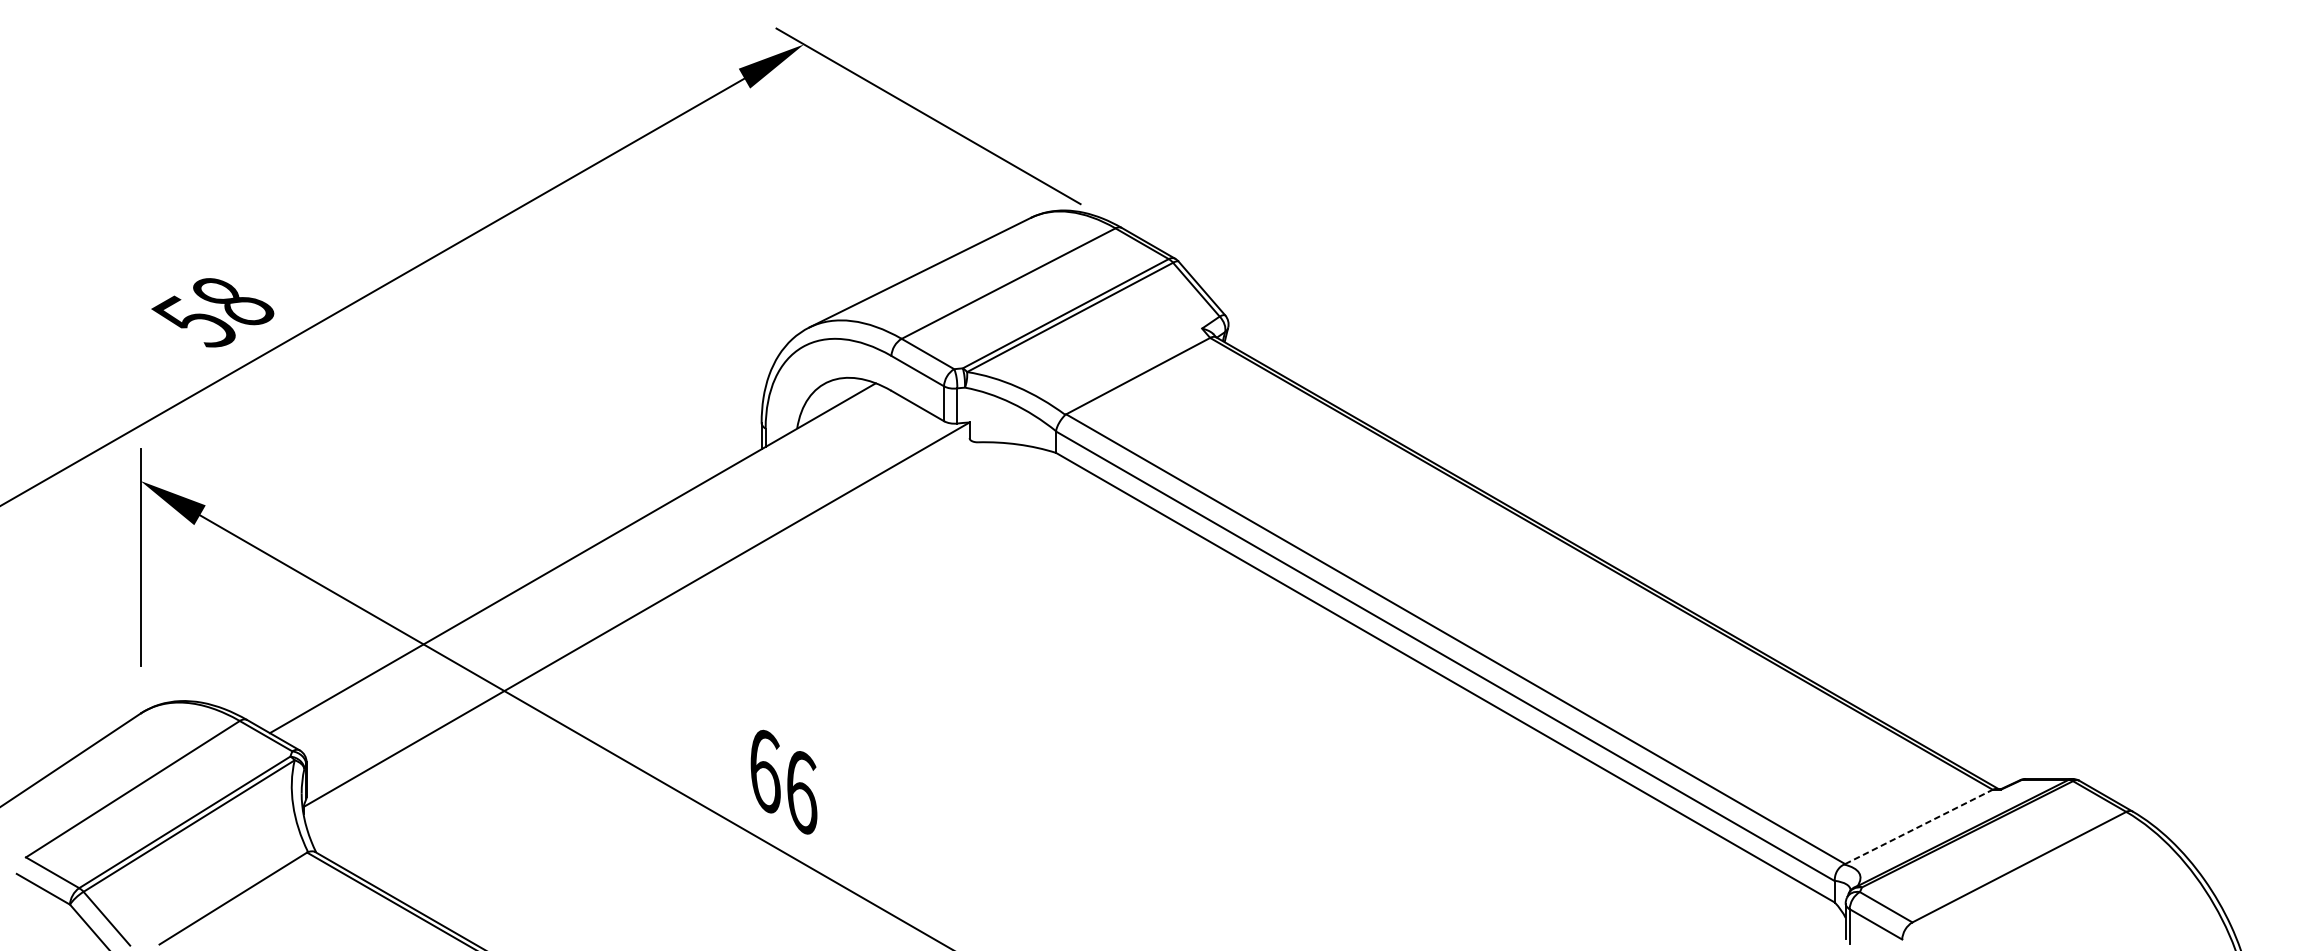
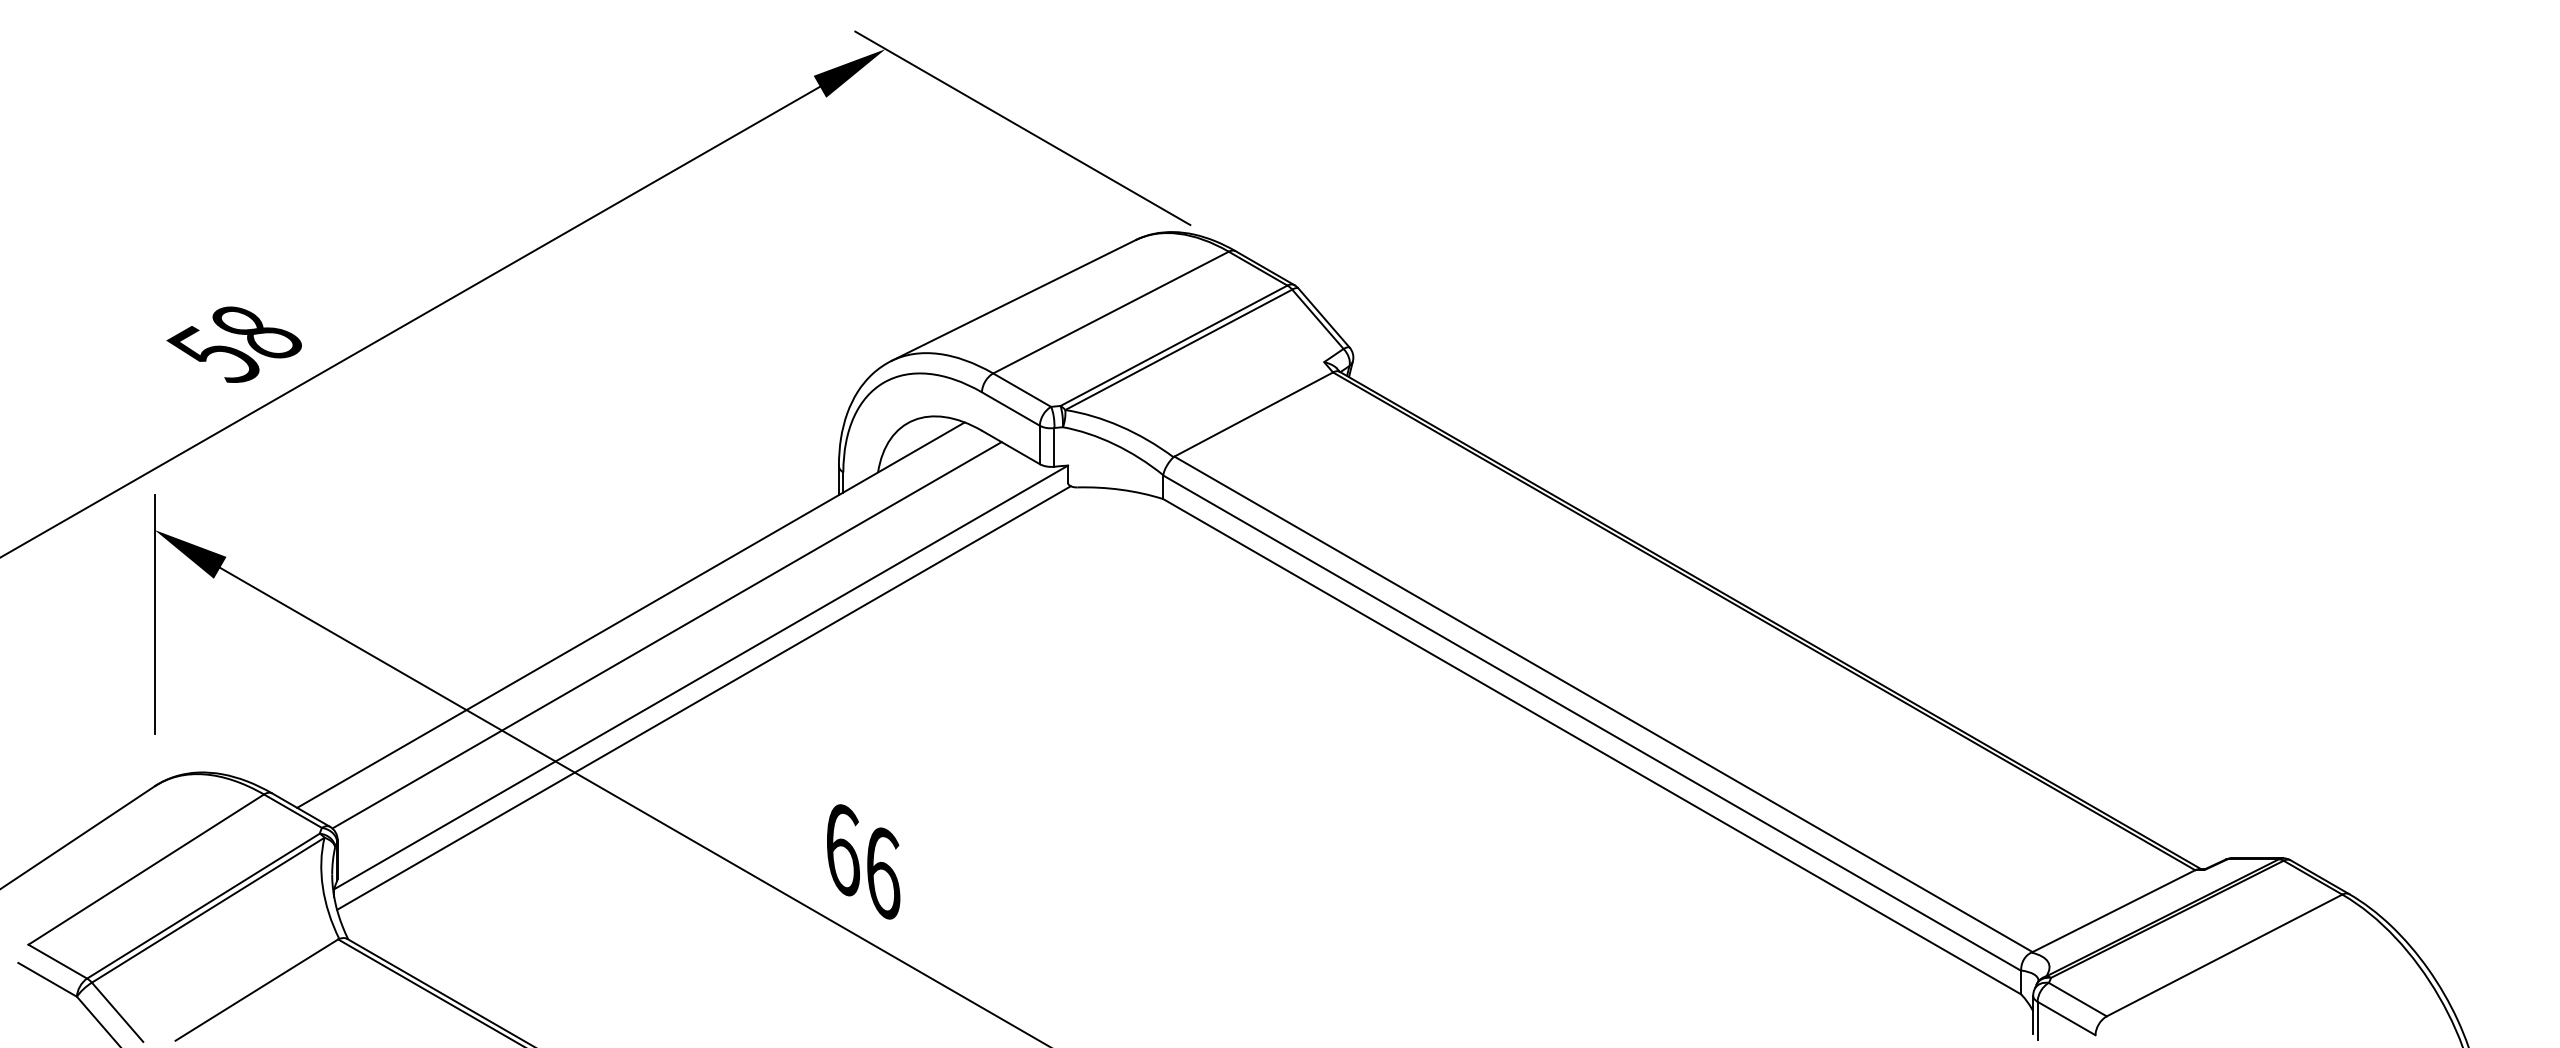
line: (605, 576) -> (666, 635), added
line: (638, 632) -> (703, 697), added
line: (1919, 826) -> (2114, 910), dashed -> solid

